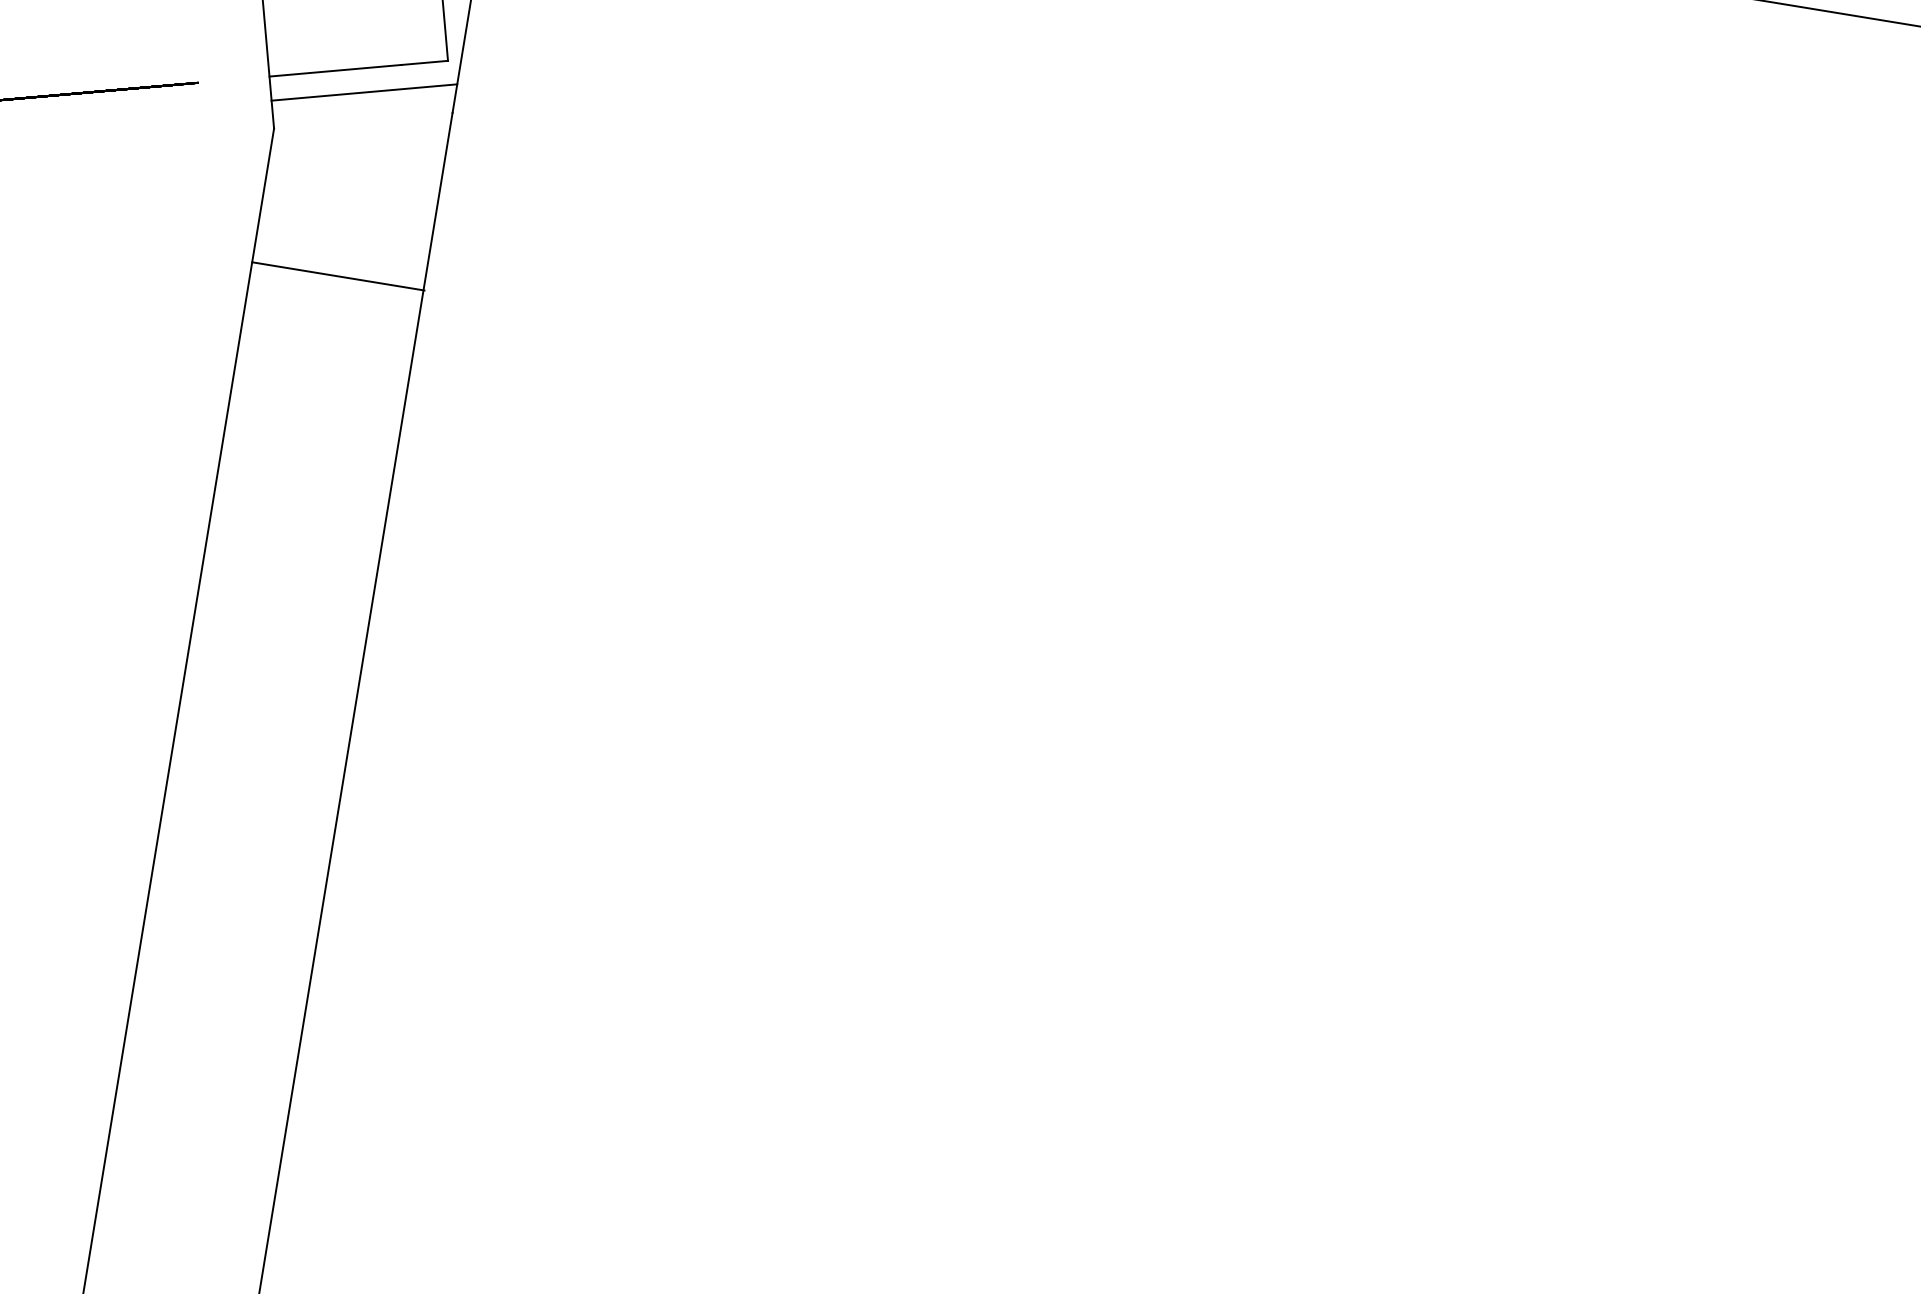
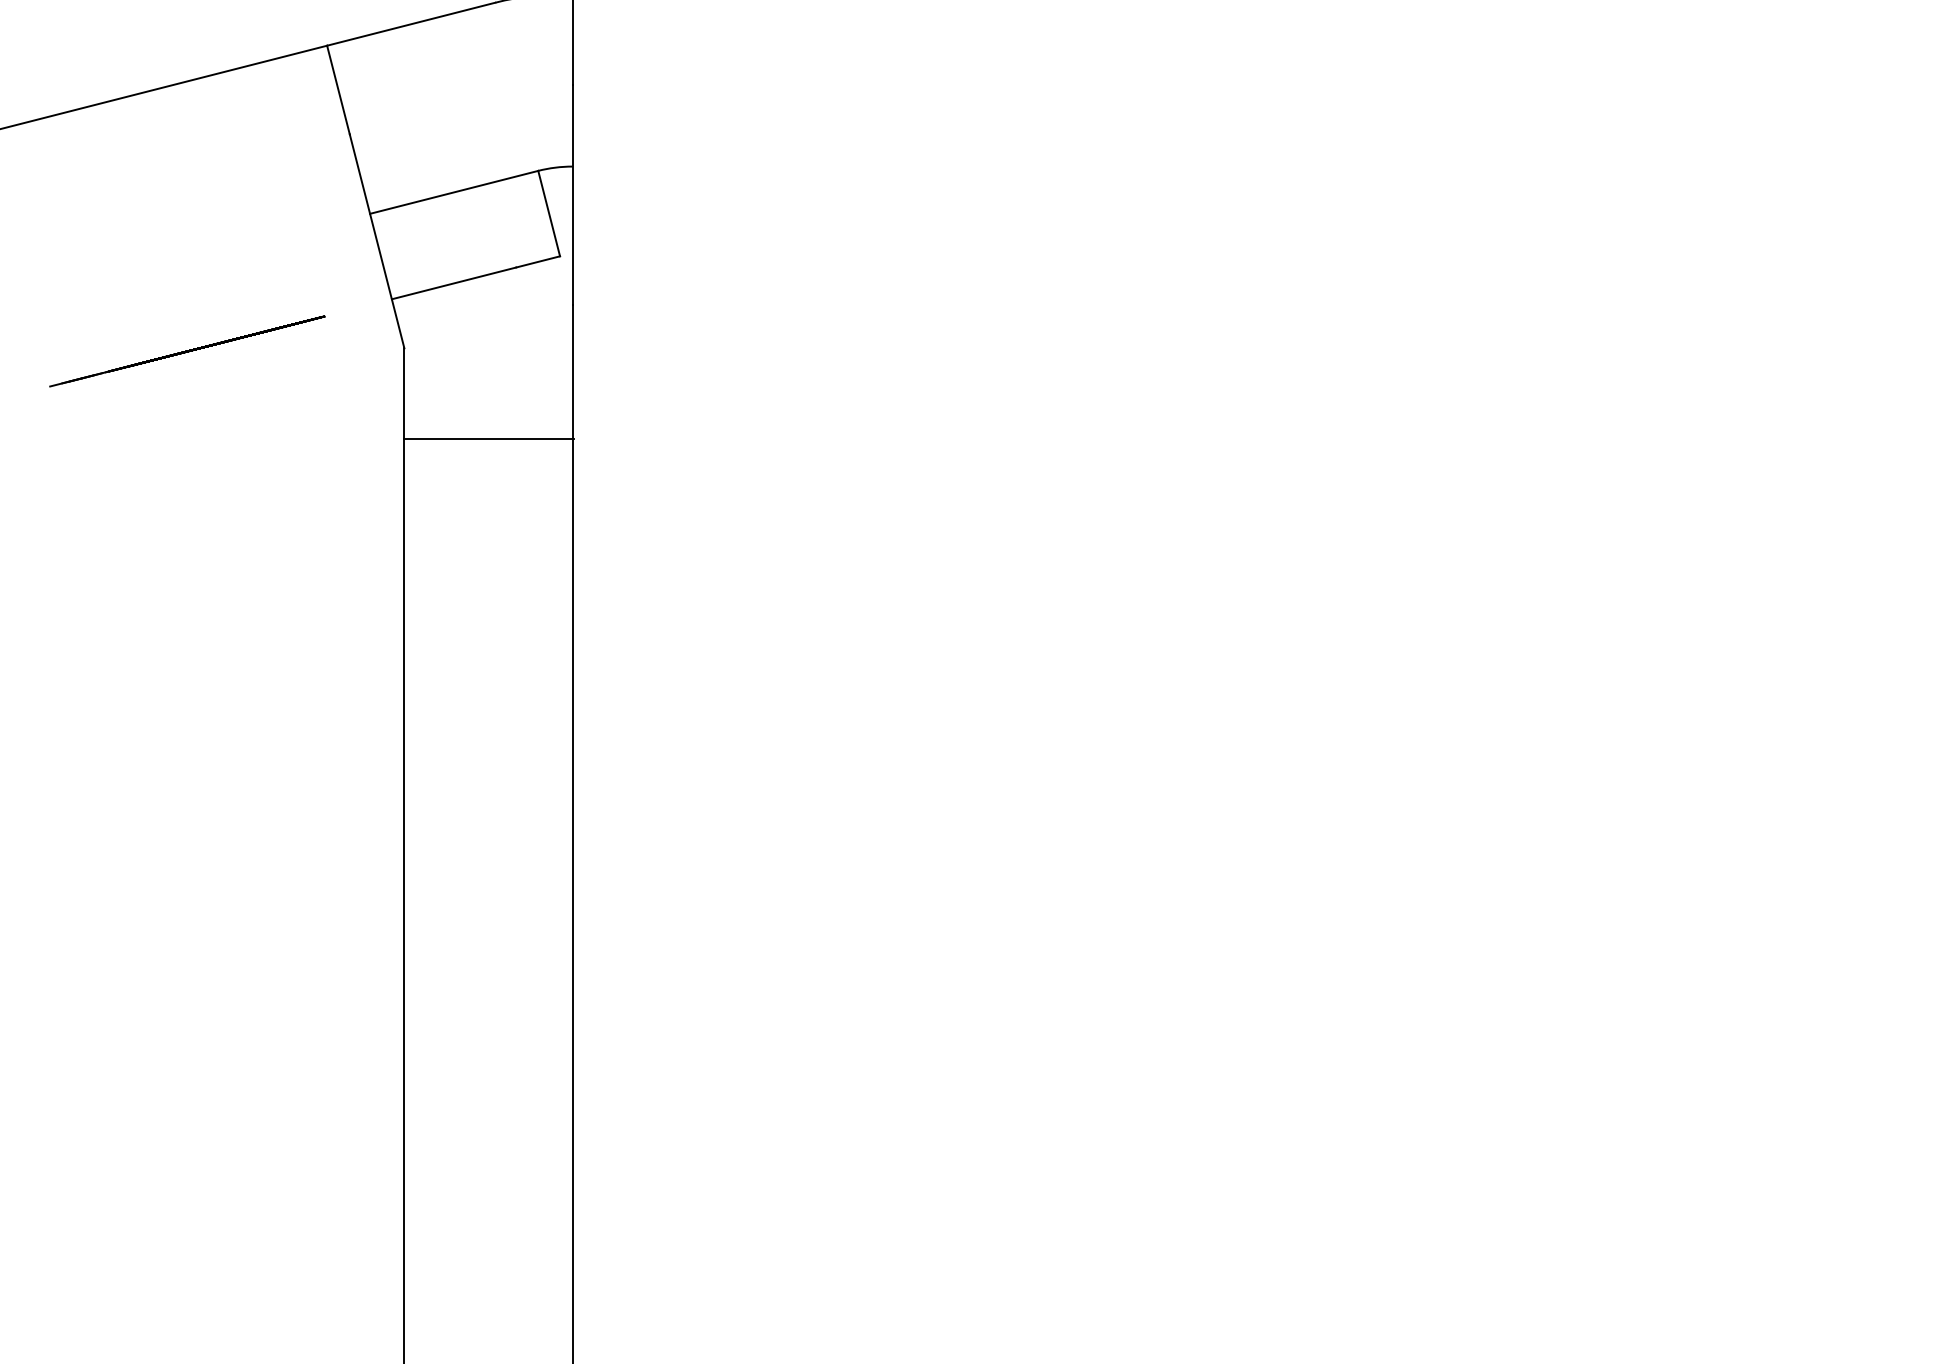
line: (363, 92) -> (484, 299), removed
line: (337, 276) -> (488, 438), moved

